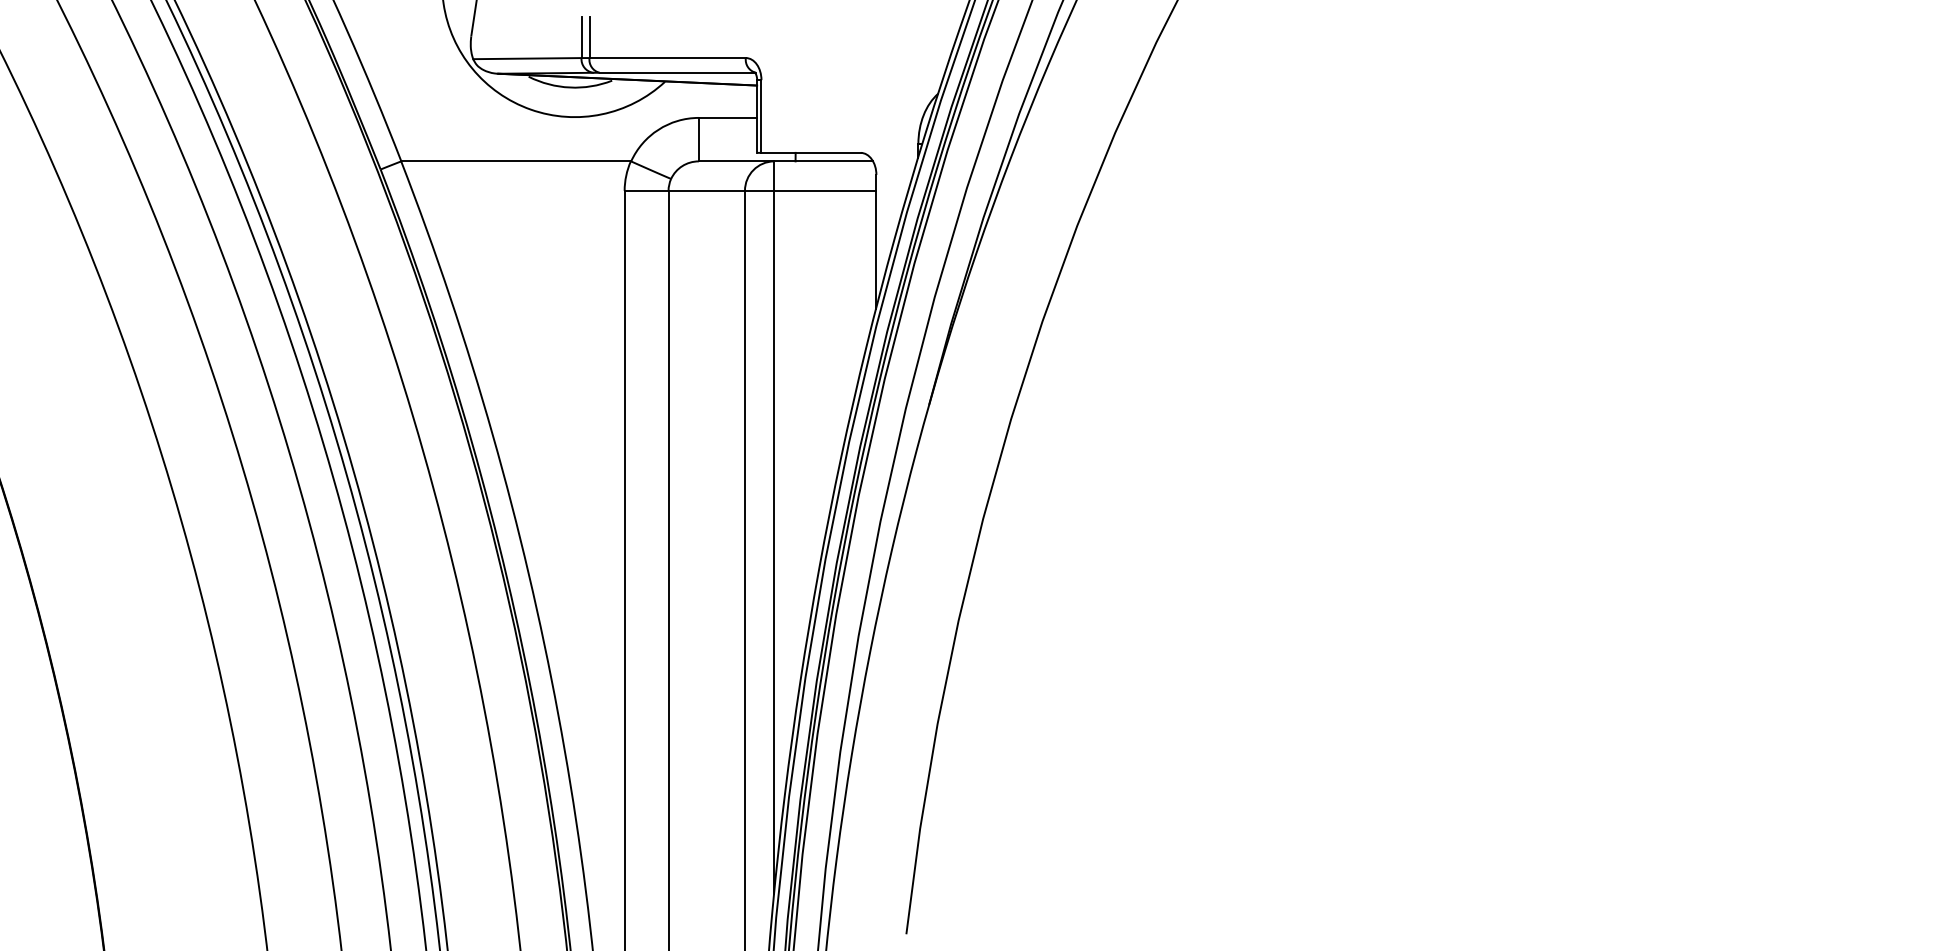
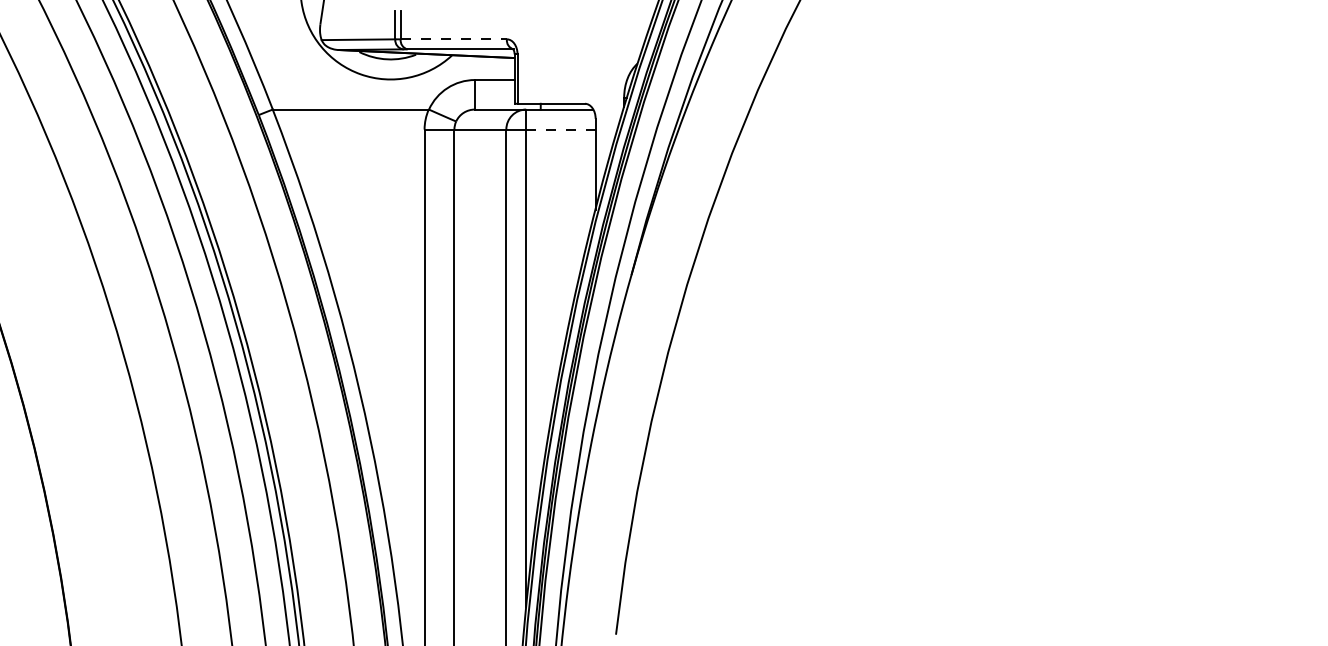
line: (668, 58) -> (454, 39), solid -> dashed
line: (824, 190) -> (560, 129), solid -> dashed

